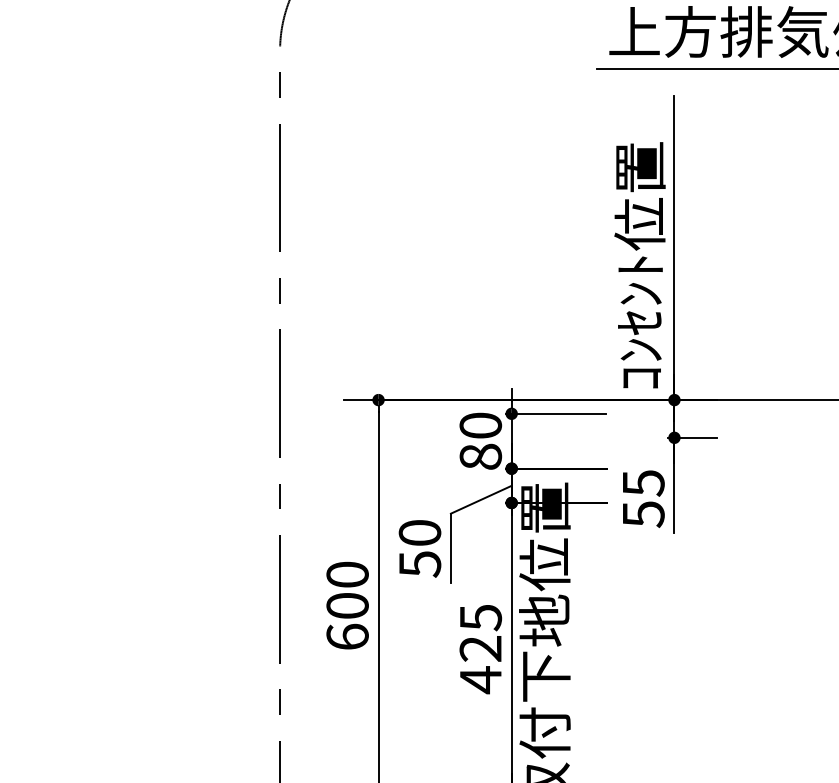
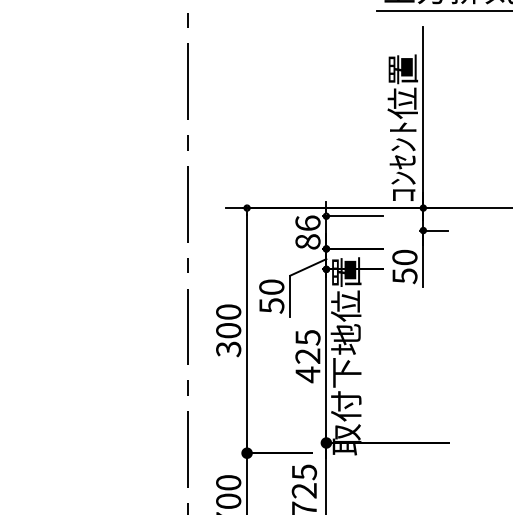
text: (479, 424) -> (307, 222), 80 -> 86
text: (642, 483) -> (404, 257), 55 -> 50
text: (347, 637) -> (228, 349), 600 -> 300

